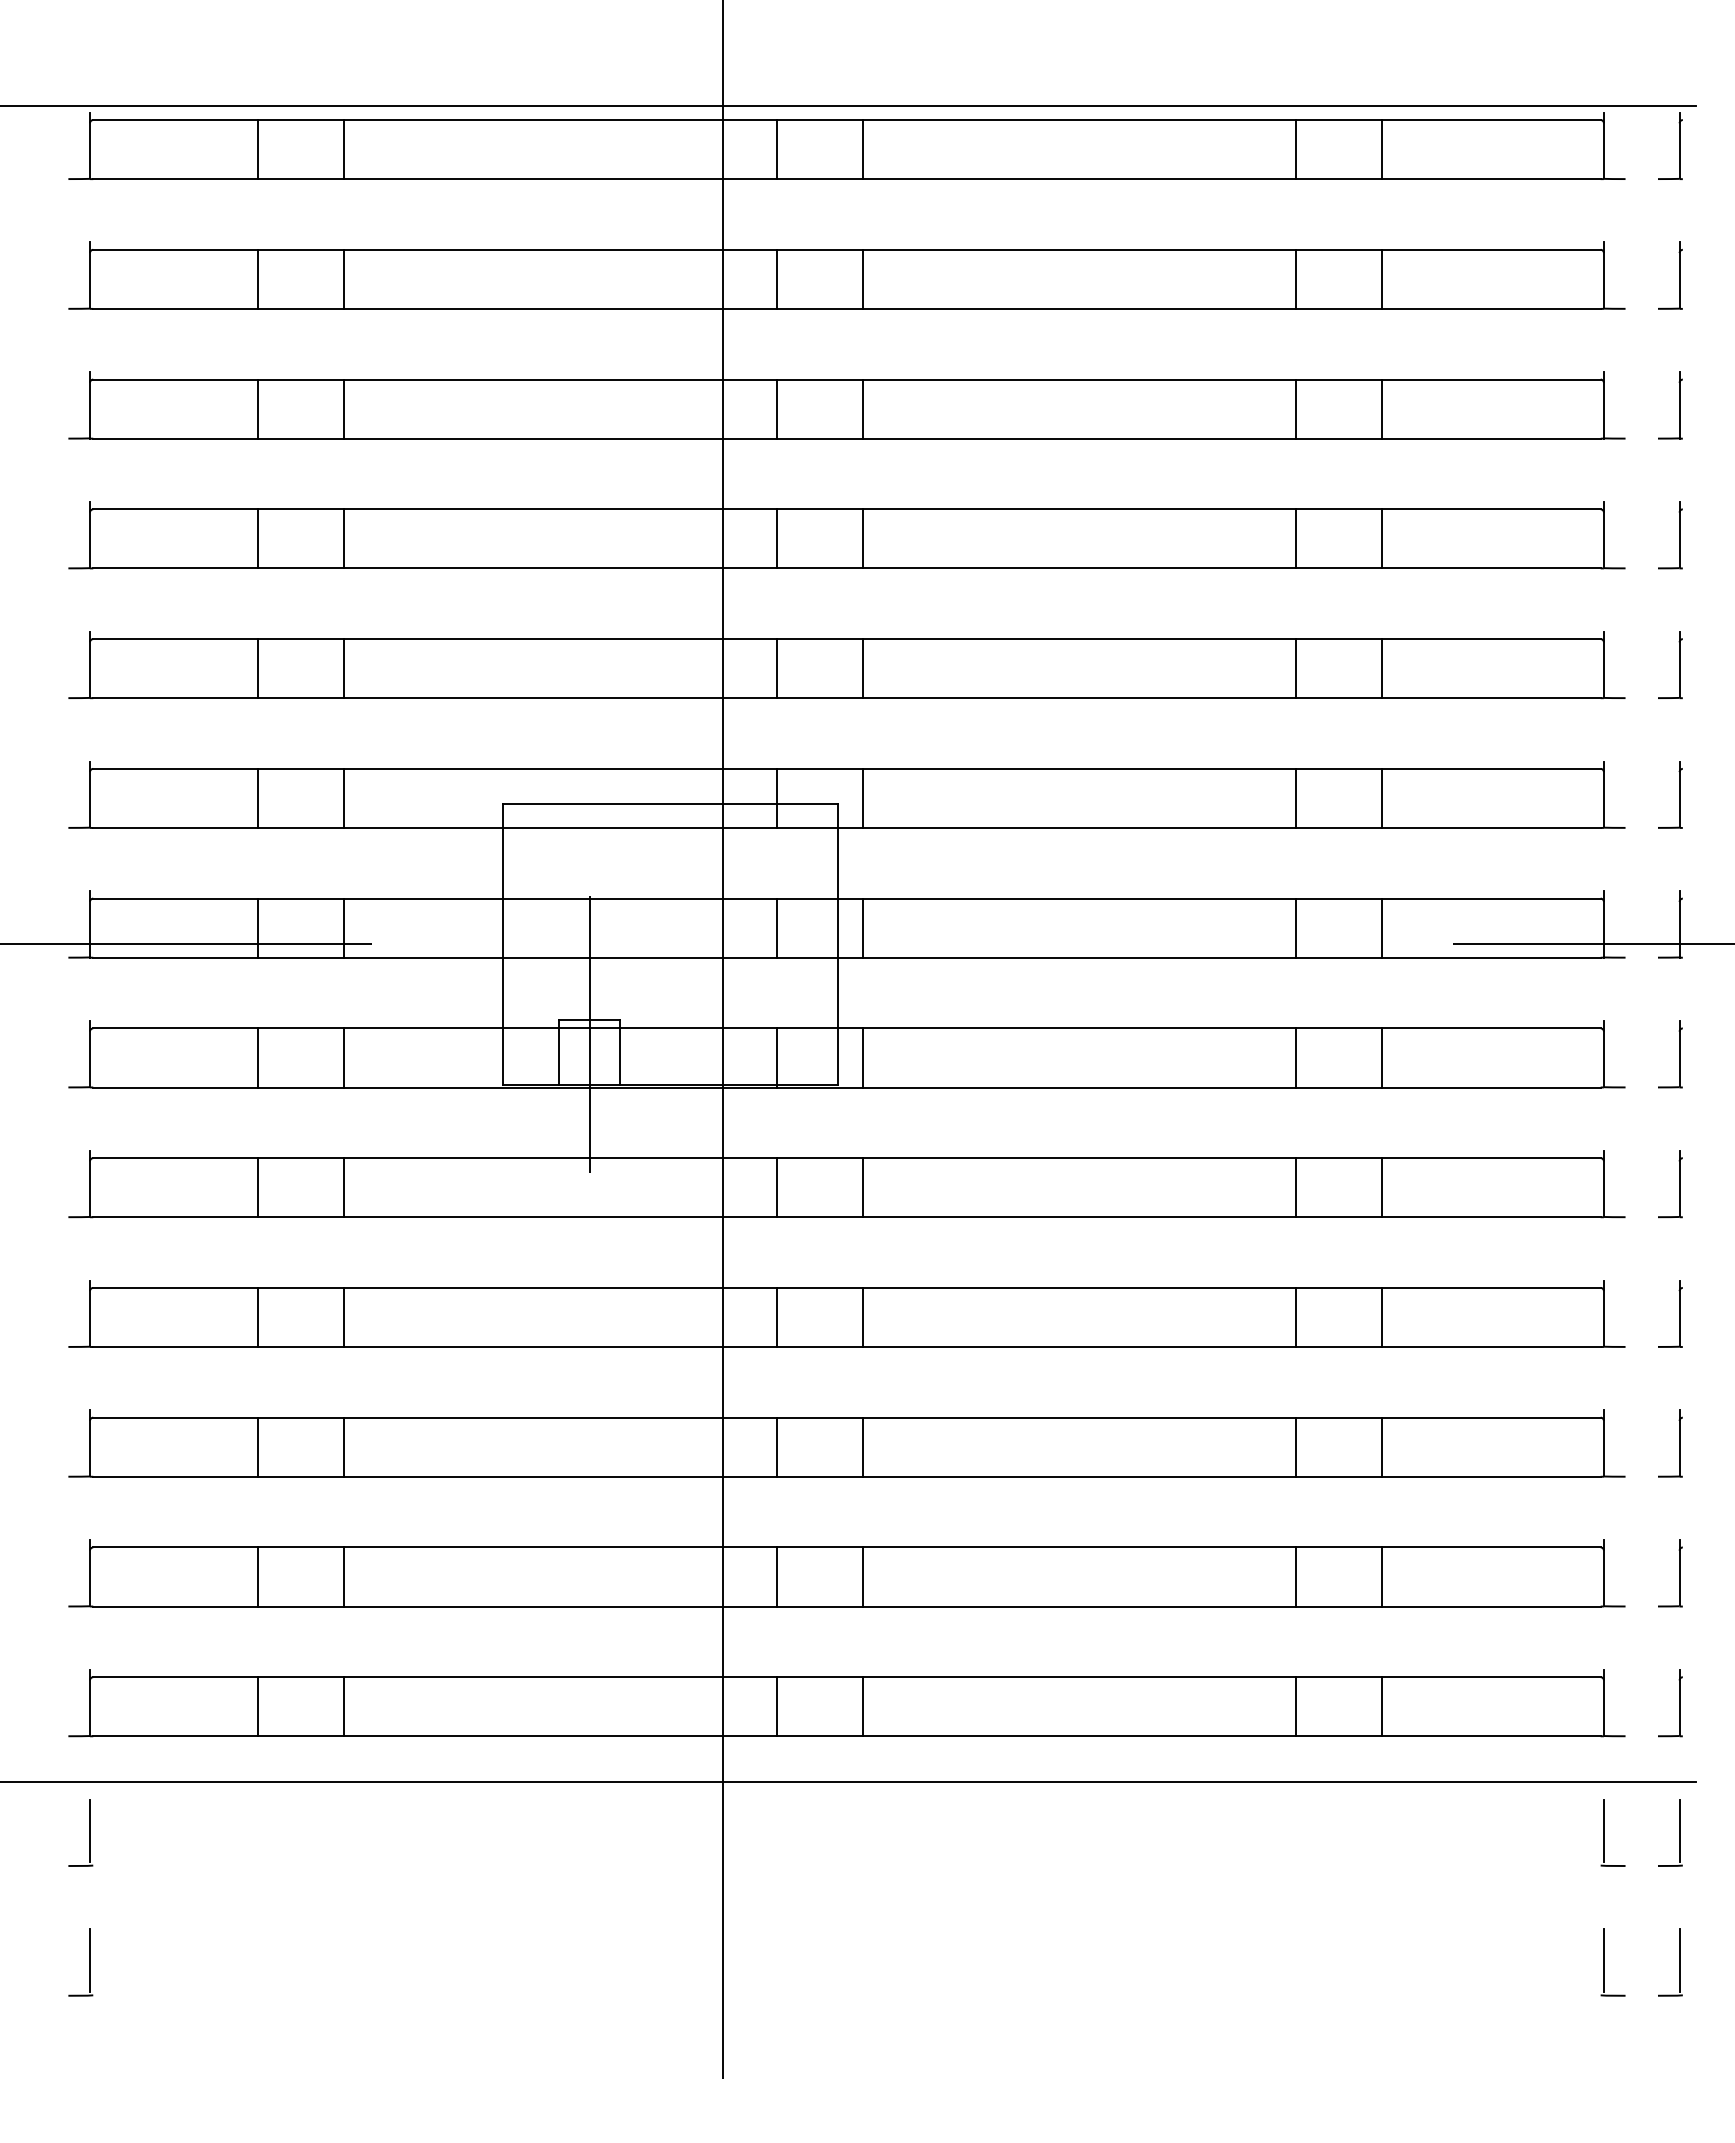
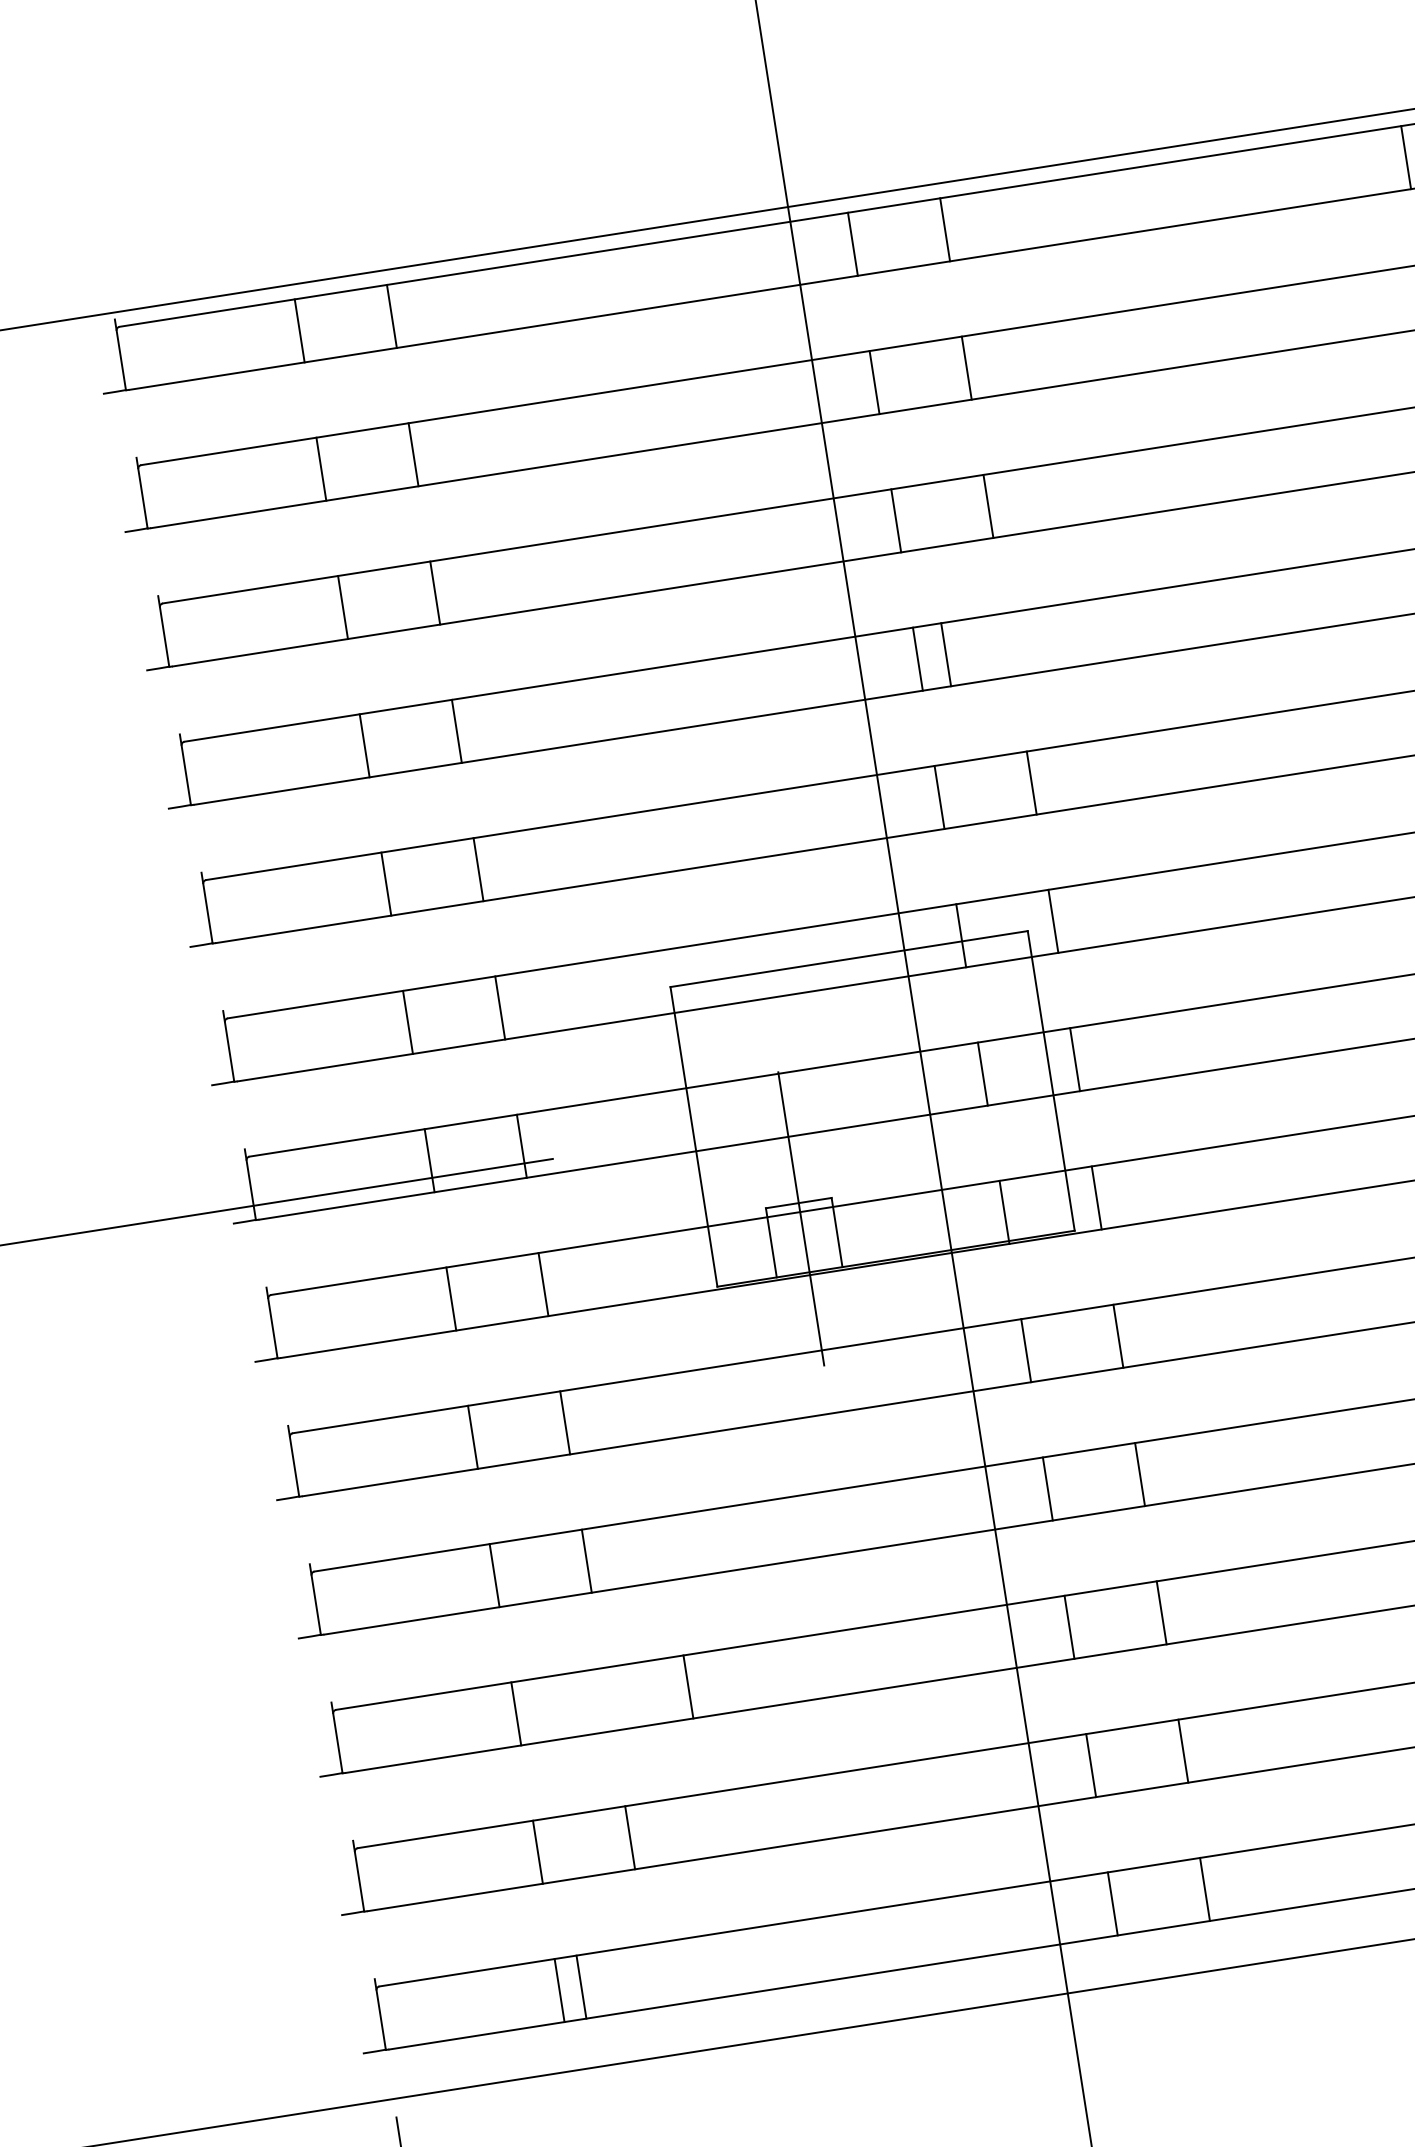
line: (863, 538) -> (946, 654), moved
line: (344, 1446) -> (688, 1686), moved
line: (344, 1706) -> (581, 1986), moved

